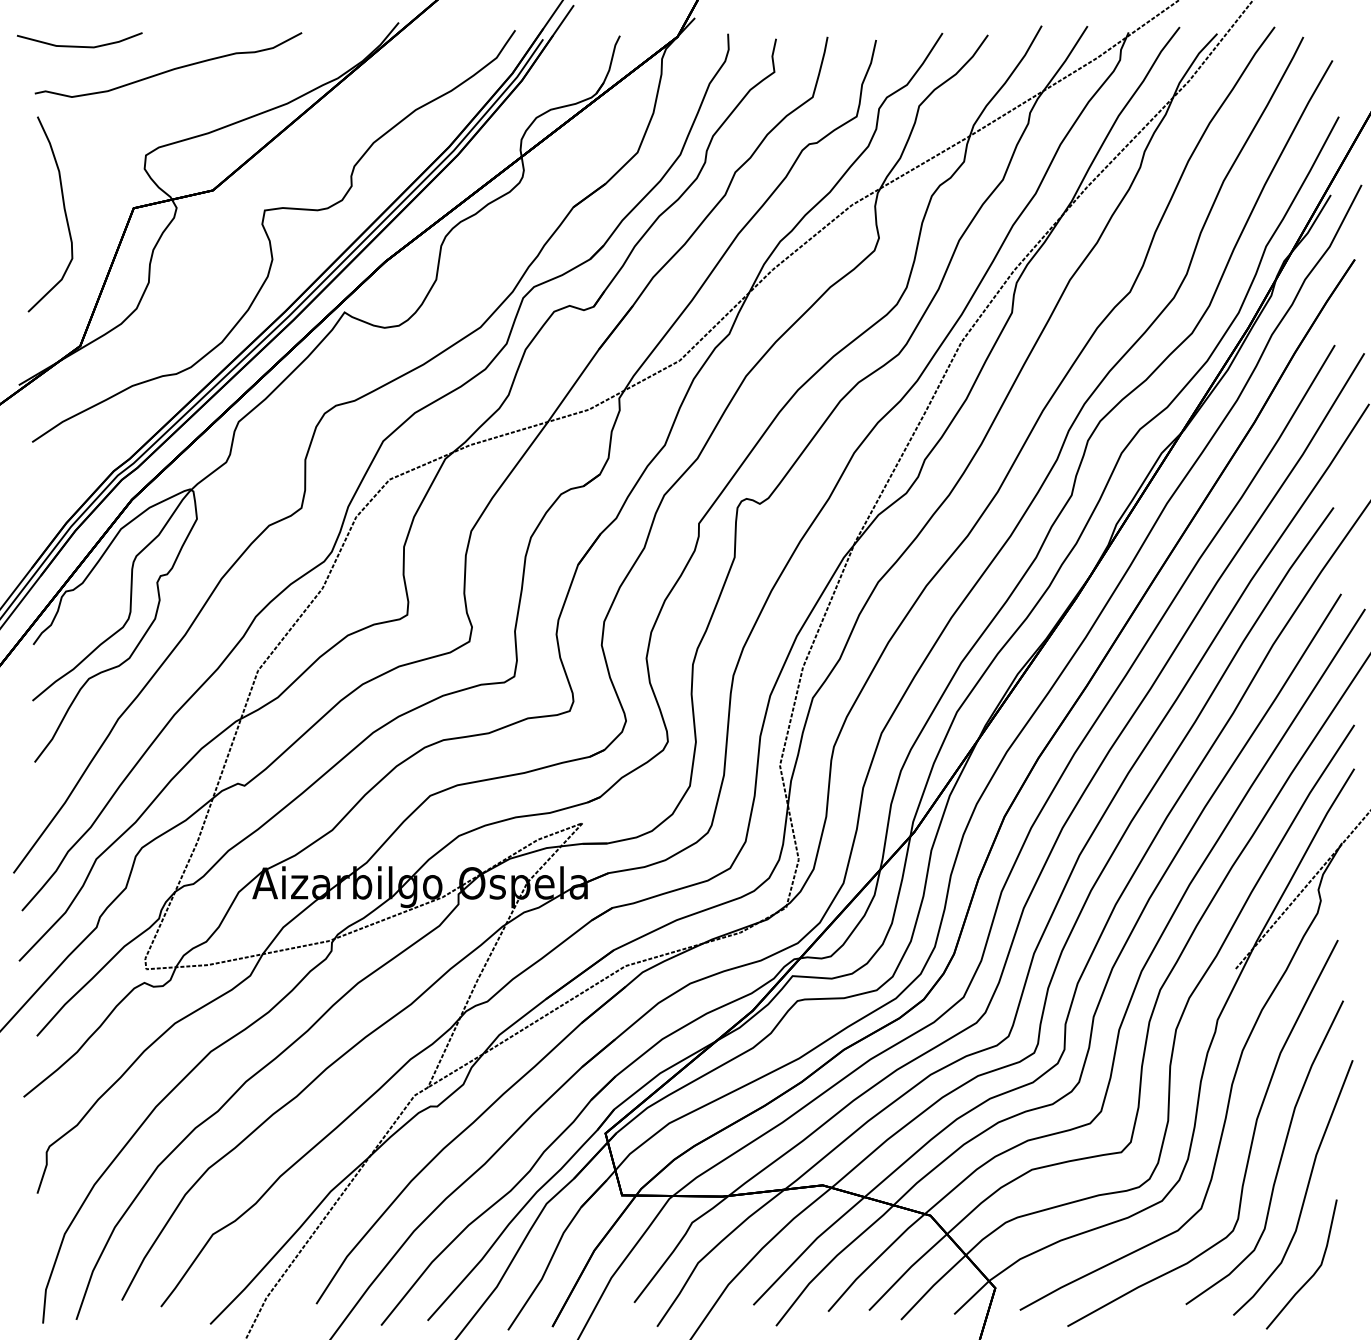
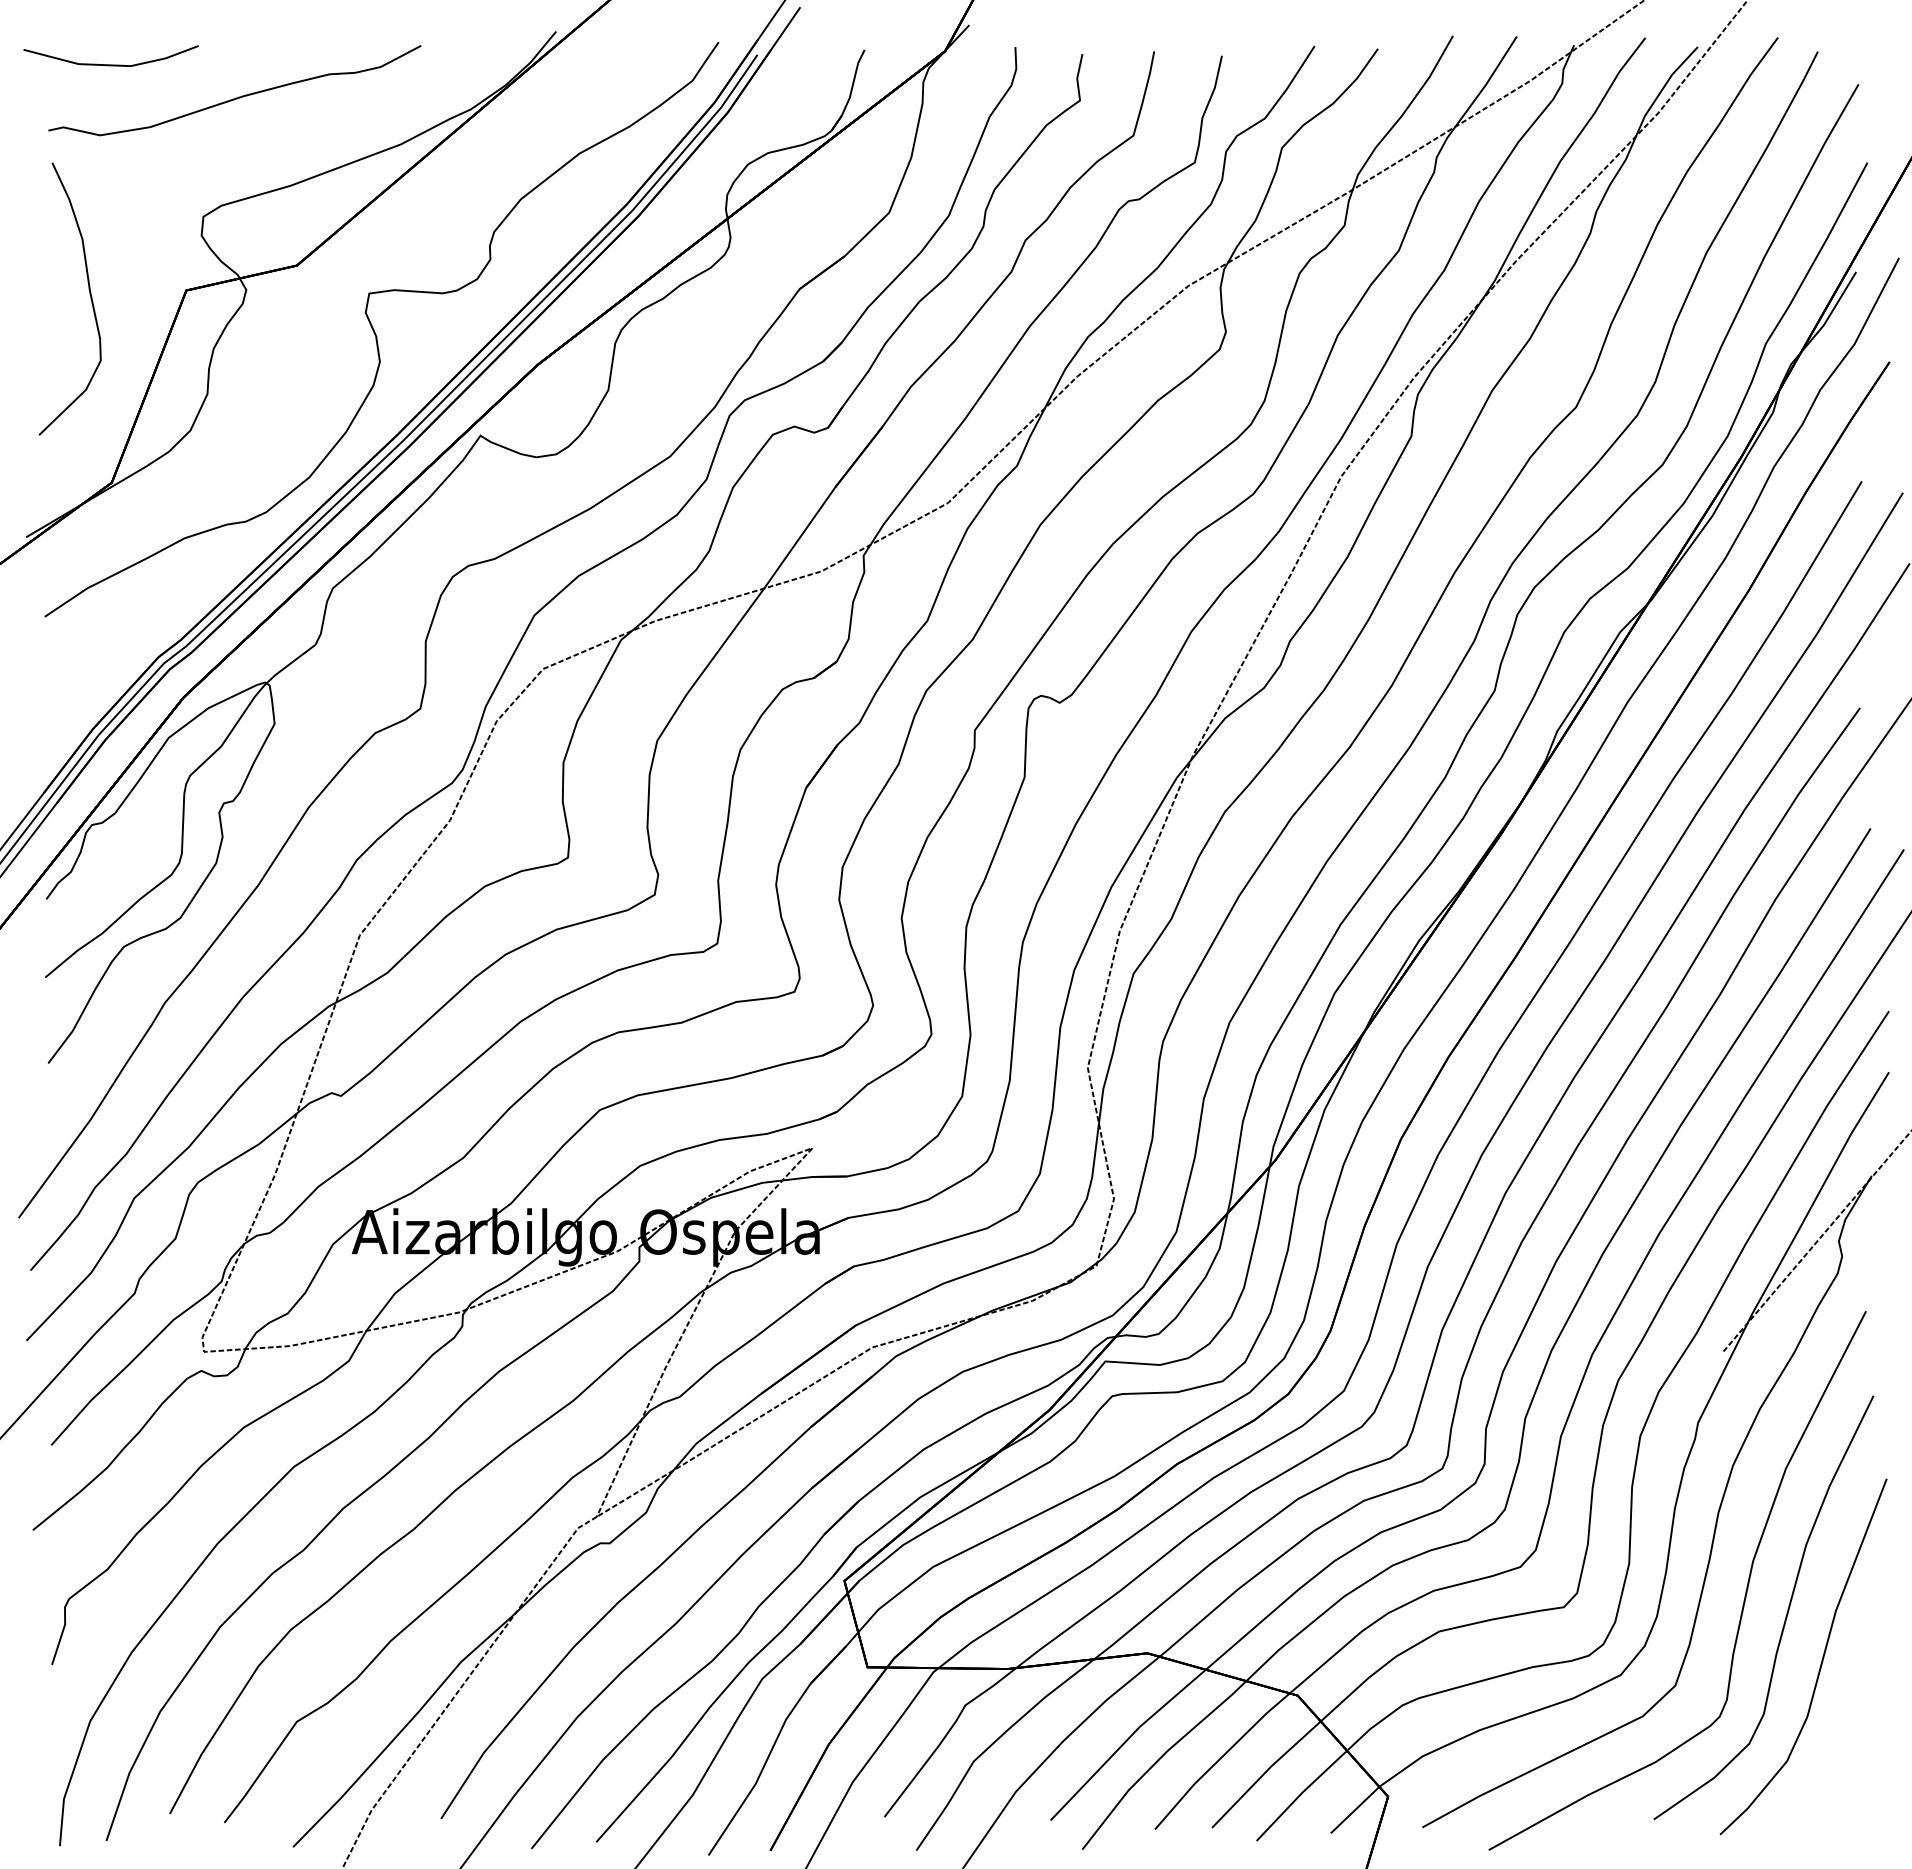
curve: (1312, 1274) -> (1830, 1777), removed

